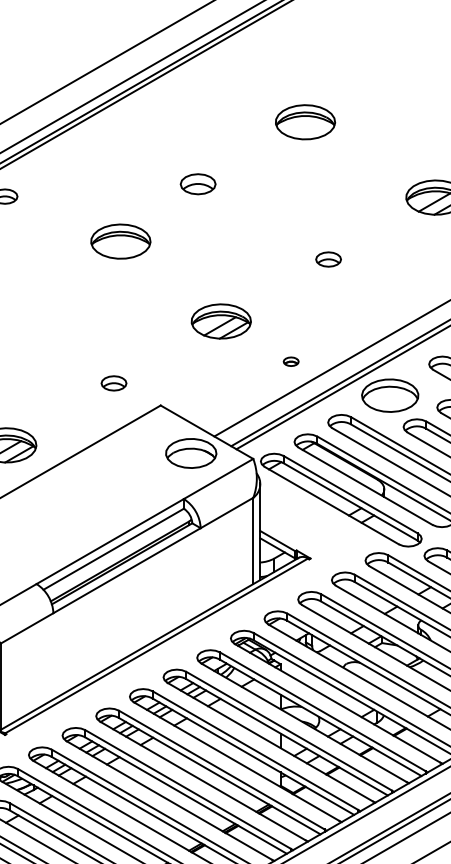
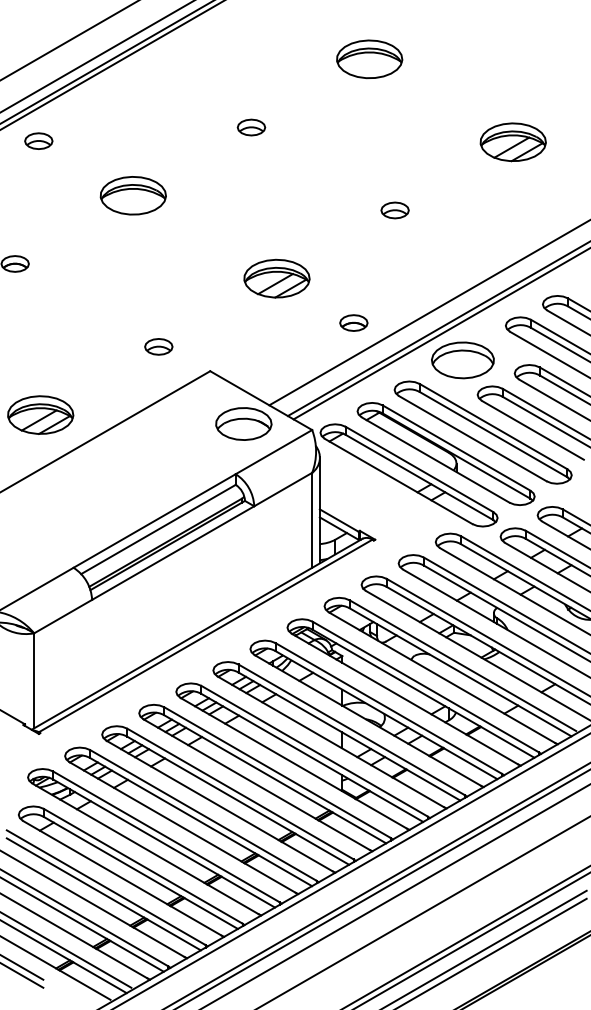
part: (198, 184) -> (251, 127), size x0.71
part: (120, 241) -> (132, 195), moved
part: (290, 361) -> (353, 322), size x1.67

